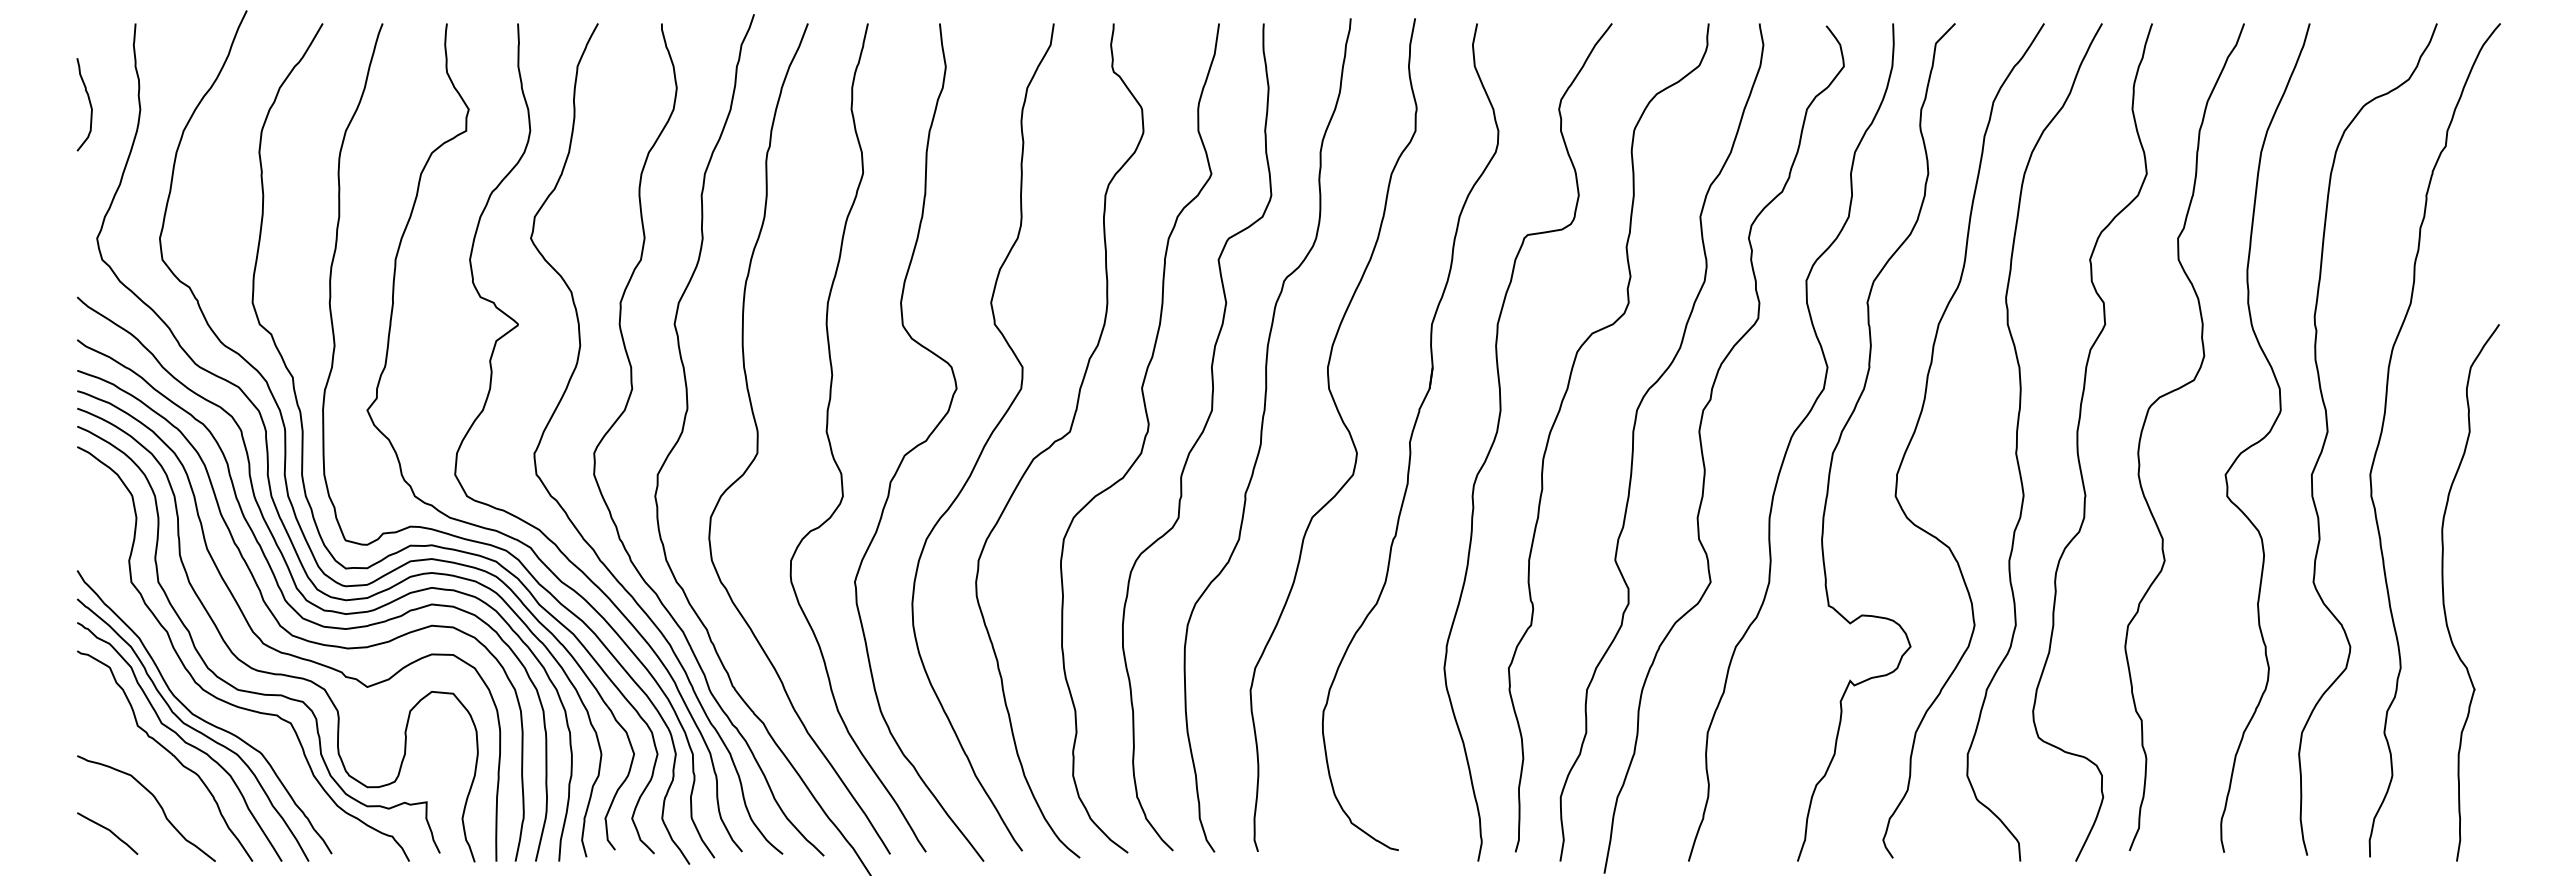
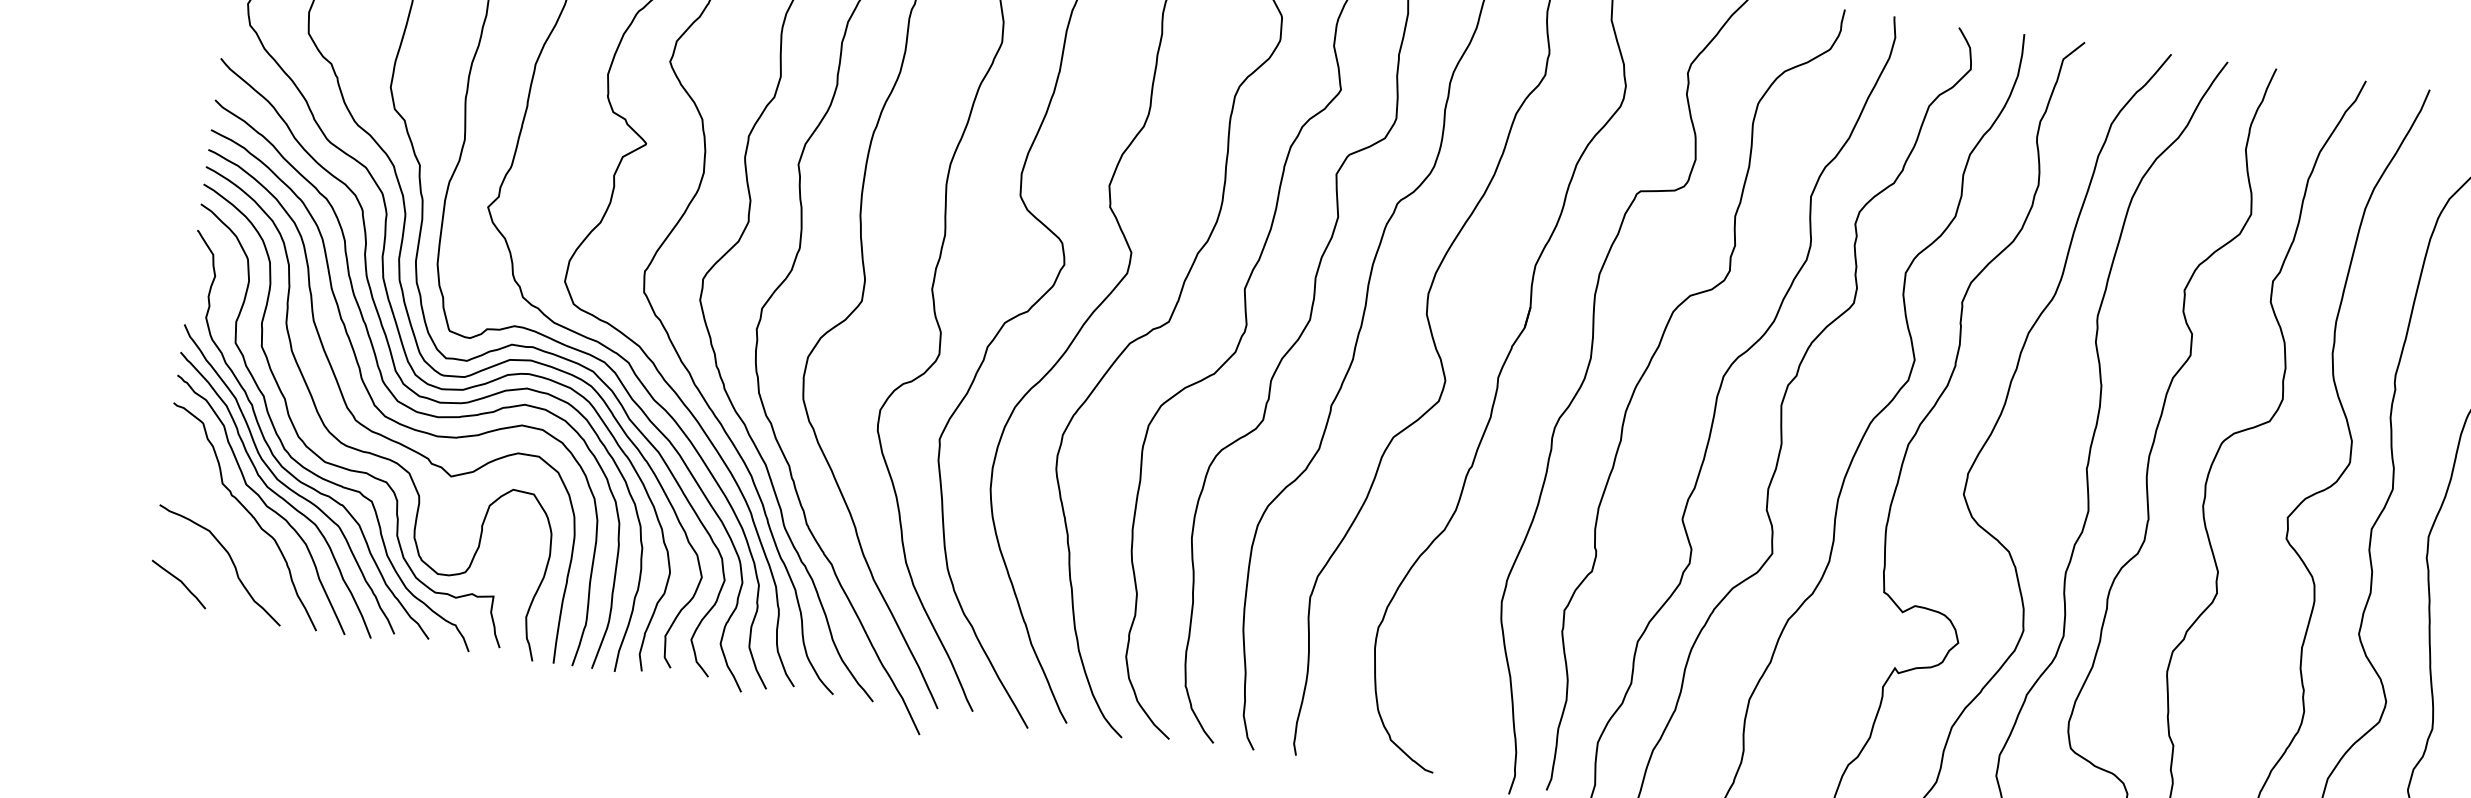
curve: (190, 694) -> (278, 460), added

